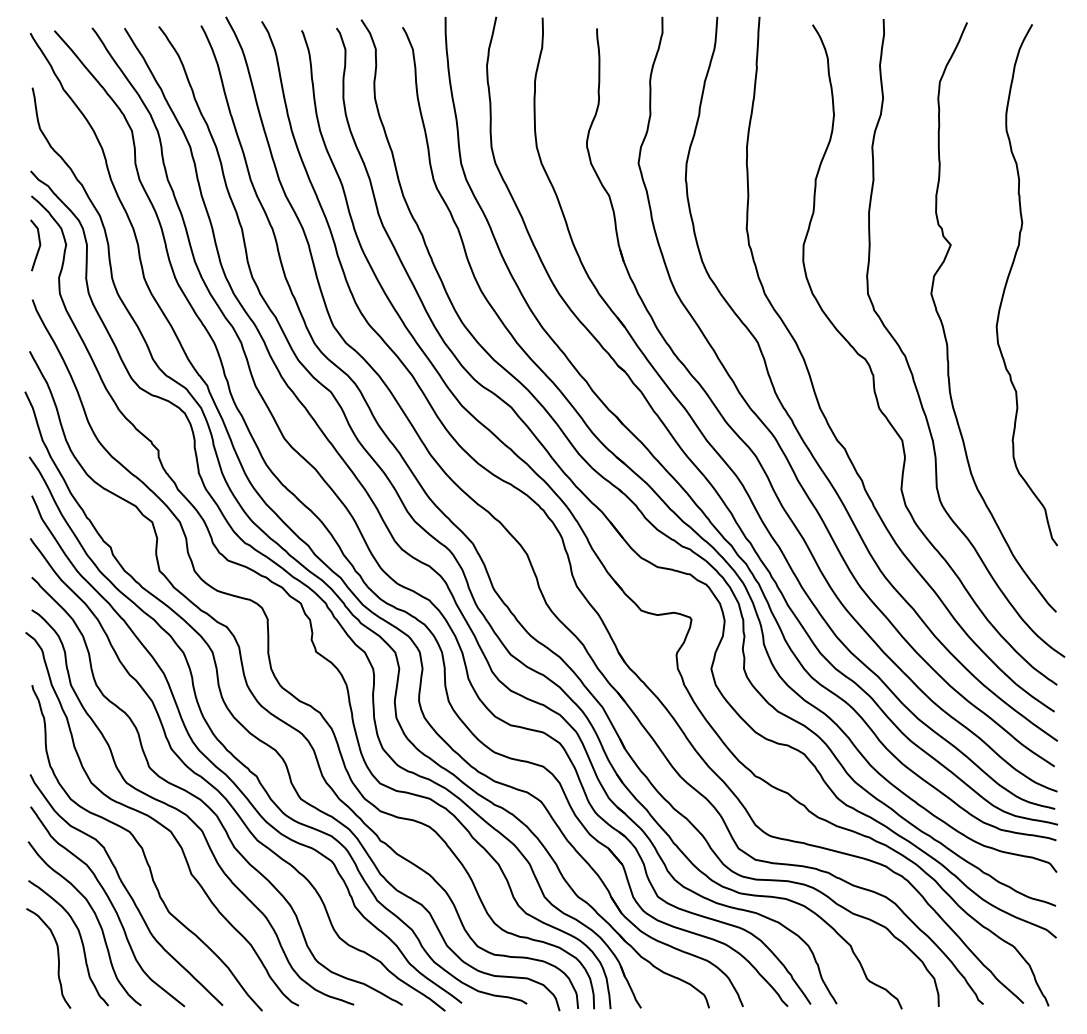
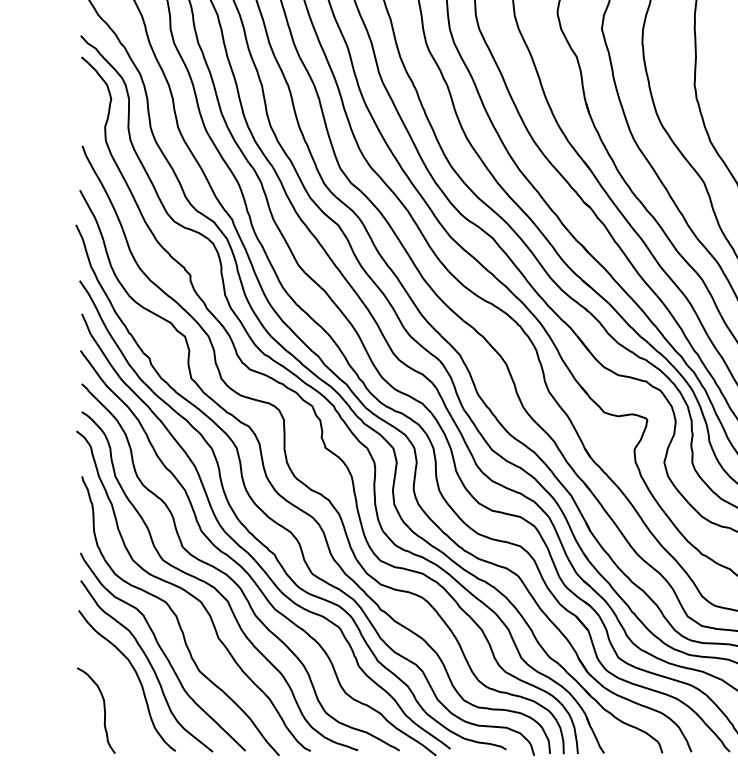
line: (38, 246) -> (87, 100), removed
curve: (80, 940) -> (123, 695), removed

